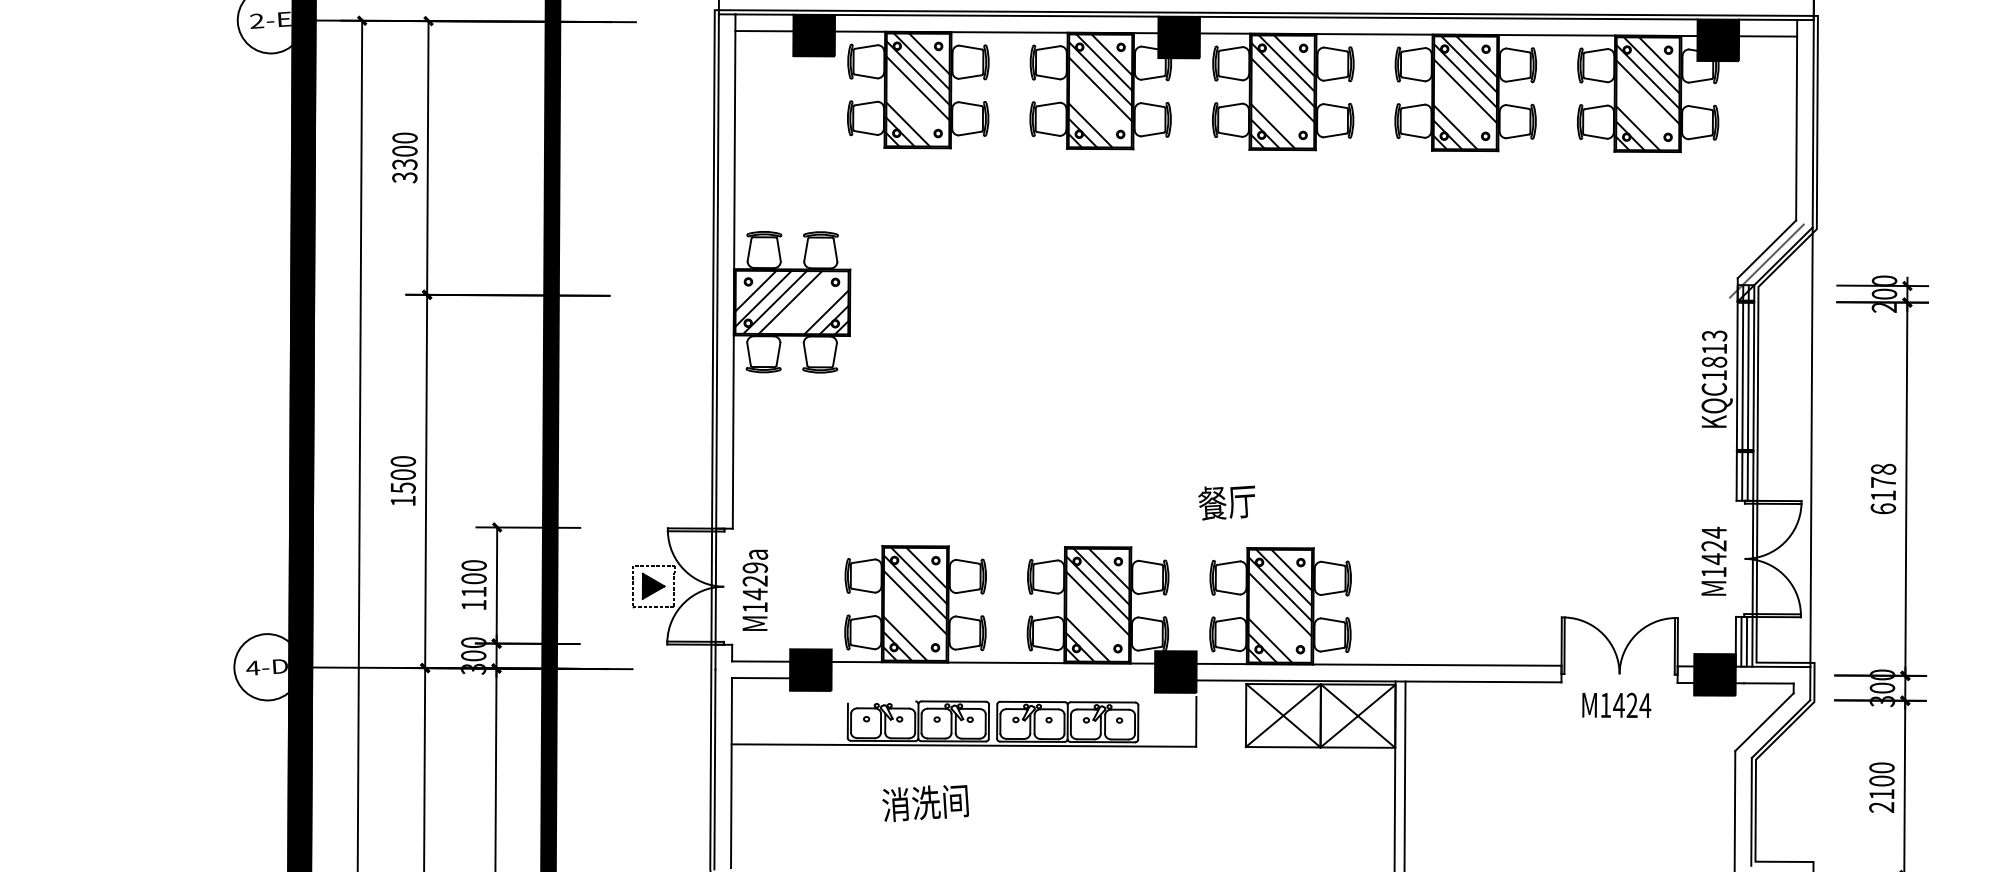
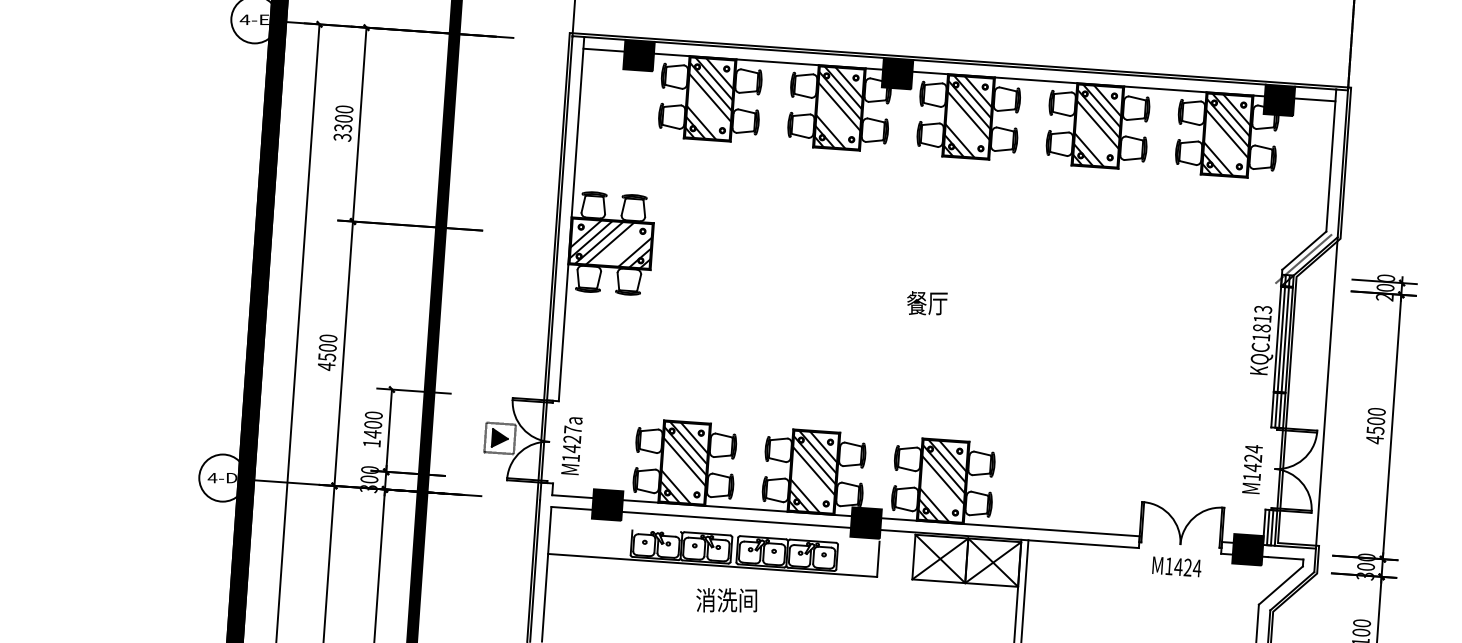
text: (256, 20) -> (244, 19), 2-E -> 4-E
text: (1882, 489) -> (1375, 426), 6178 -> 4500
text: (403, 501) -> (326, 366), 1500 -> 4500
text: (1227, 502) -> (927, 303), moved
text: (754, 567) -> (572, 429), M1429a -> M1427a
text: (473, 592) -> (372, 434), 1100 -> 1400
line: (993, 678) -> (736, 519), added
text: (925, 803) -> (726, 600), moved

